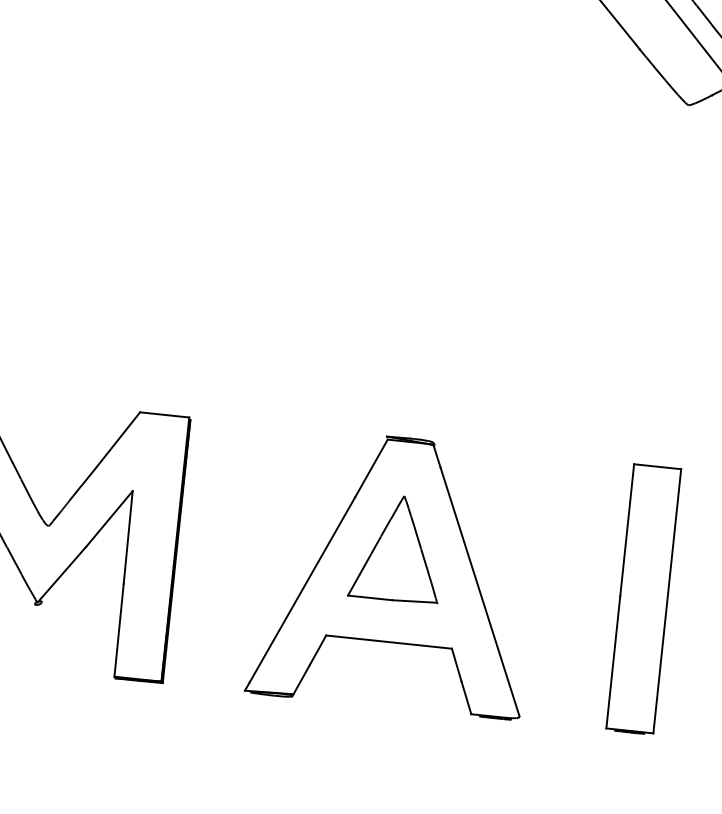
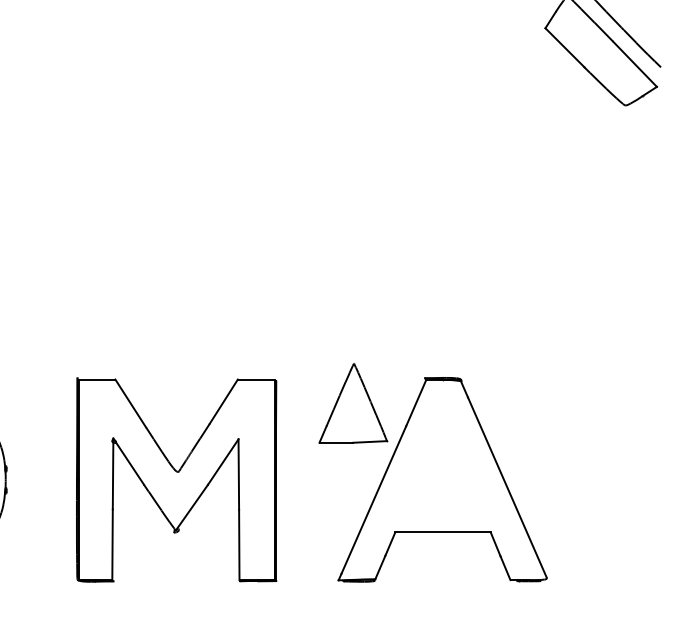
part: (398, 548) -> (353, 403), moved
part: (643, 599) -> (630, 480), removed

